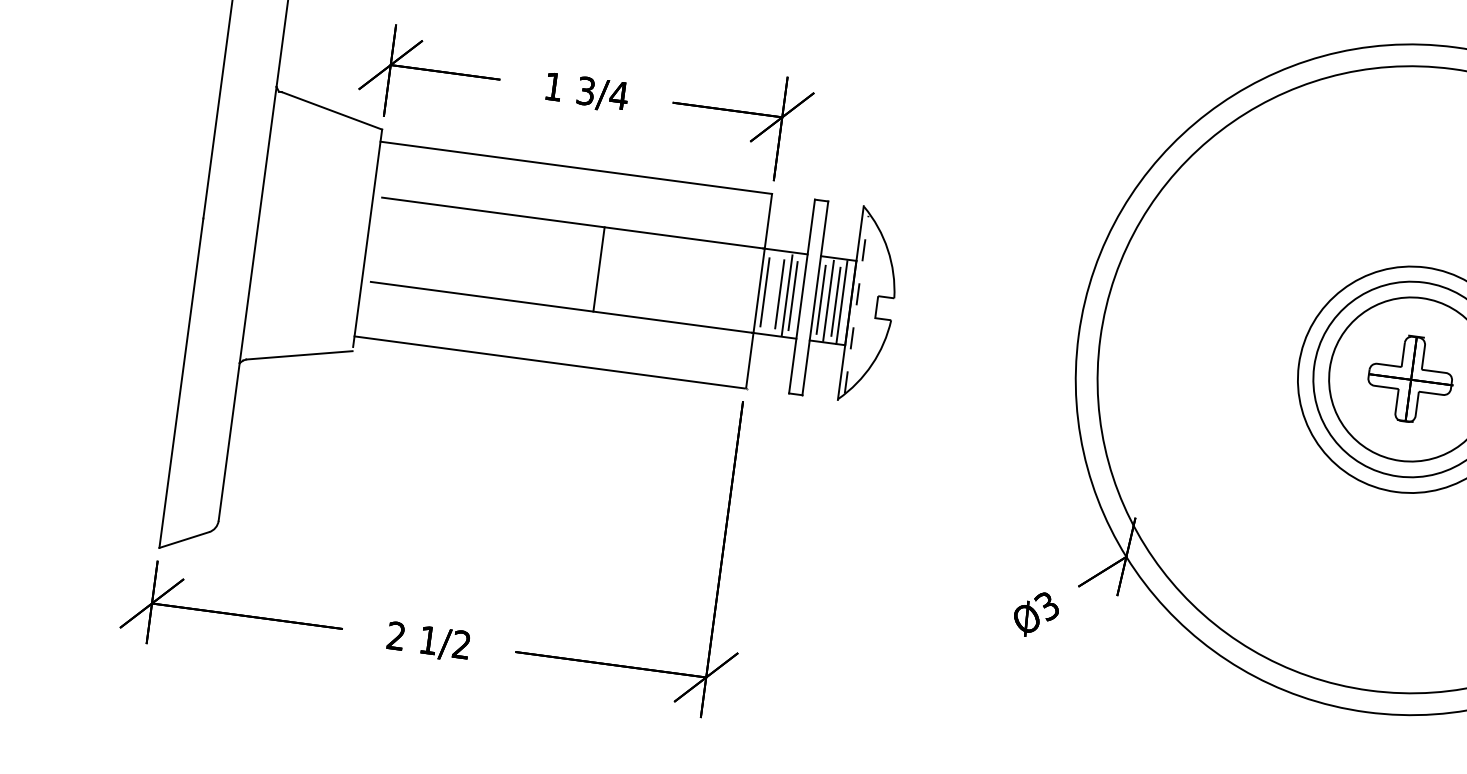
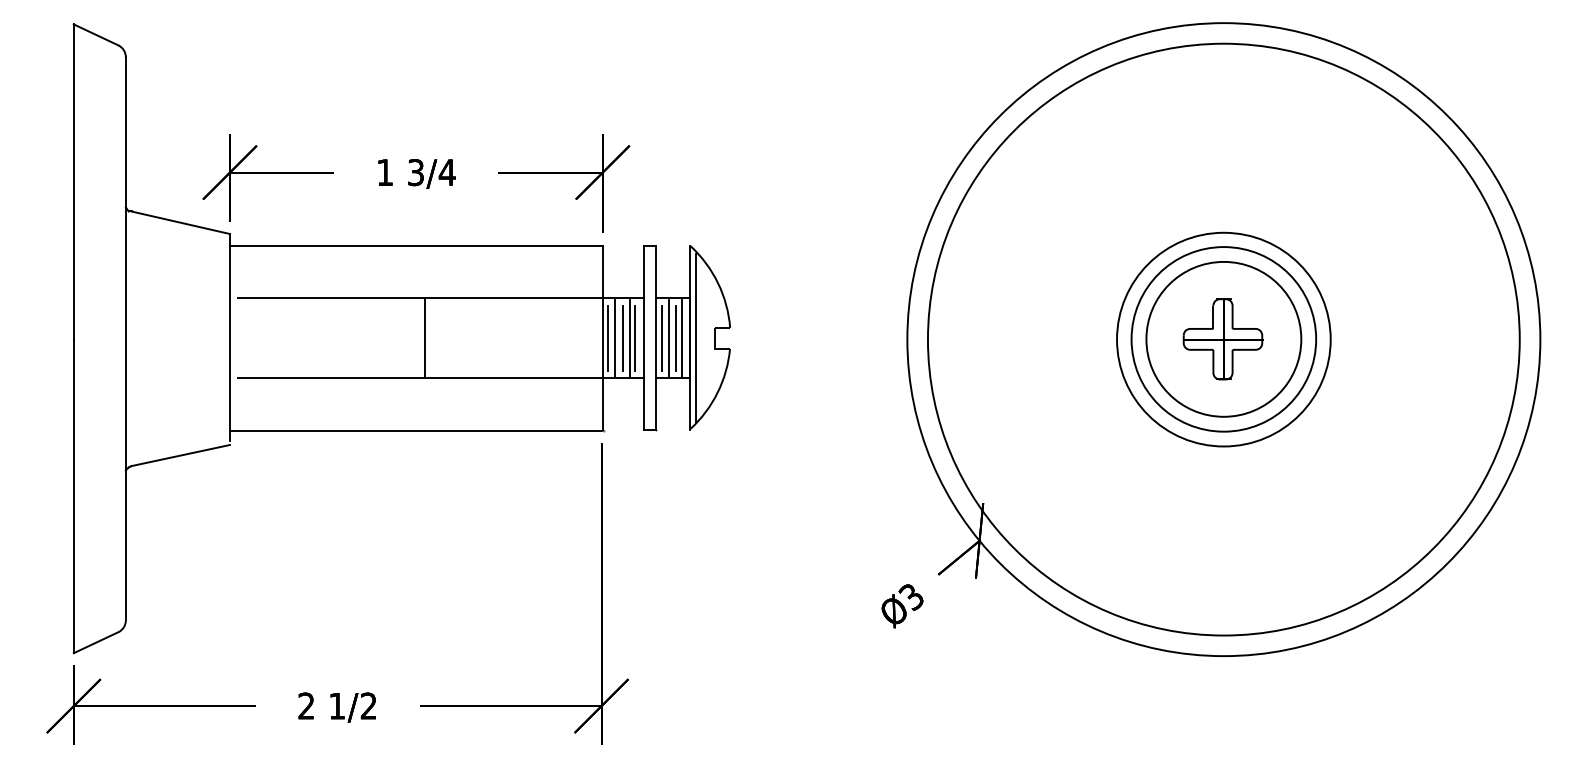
line: (599, 269) -> (425, 337), moved
line: (772, 293) -> (615, 338), added
line: (856, 304) -> (695, 338), dashed -> solid

